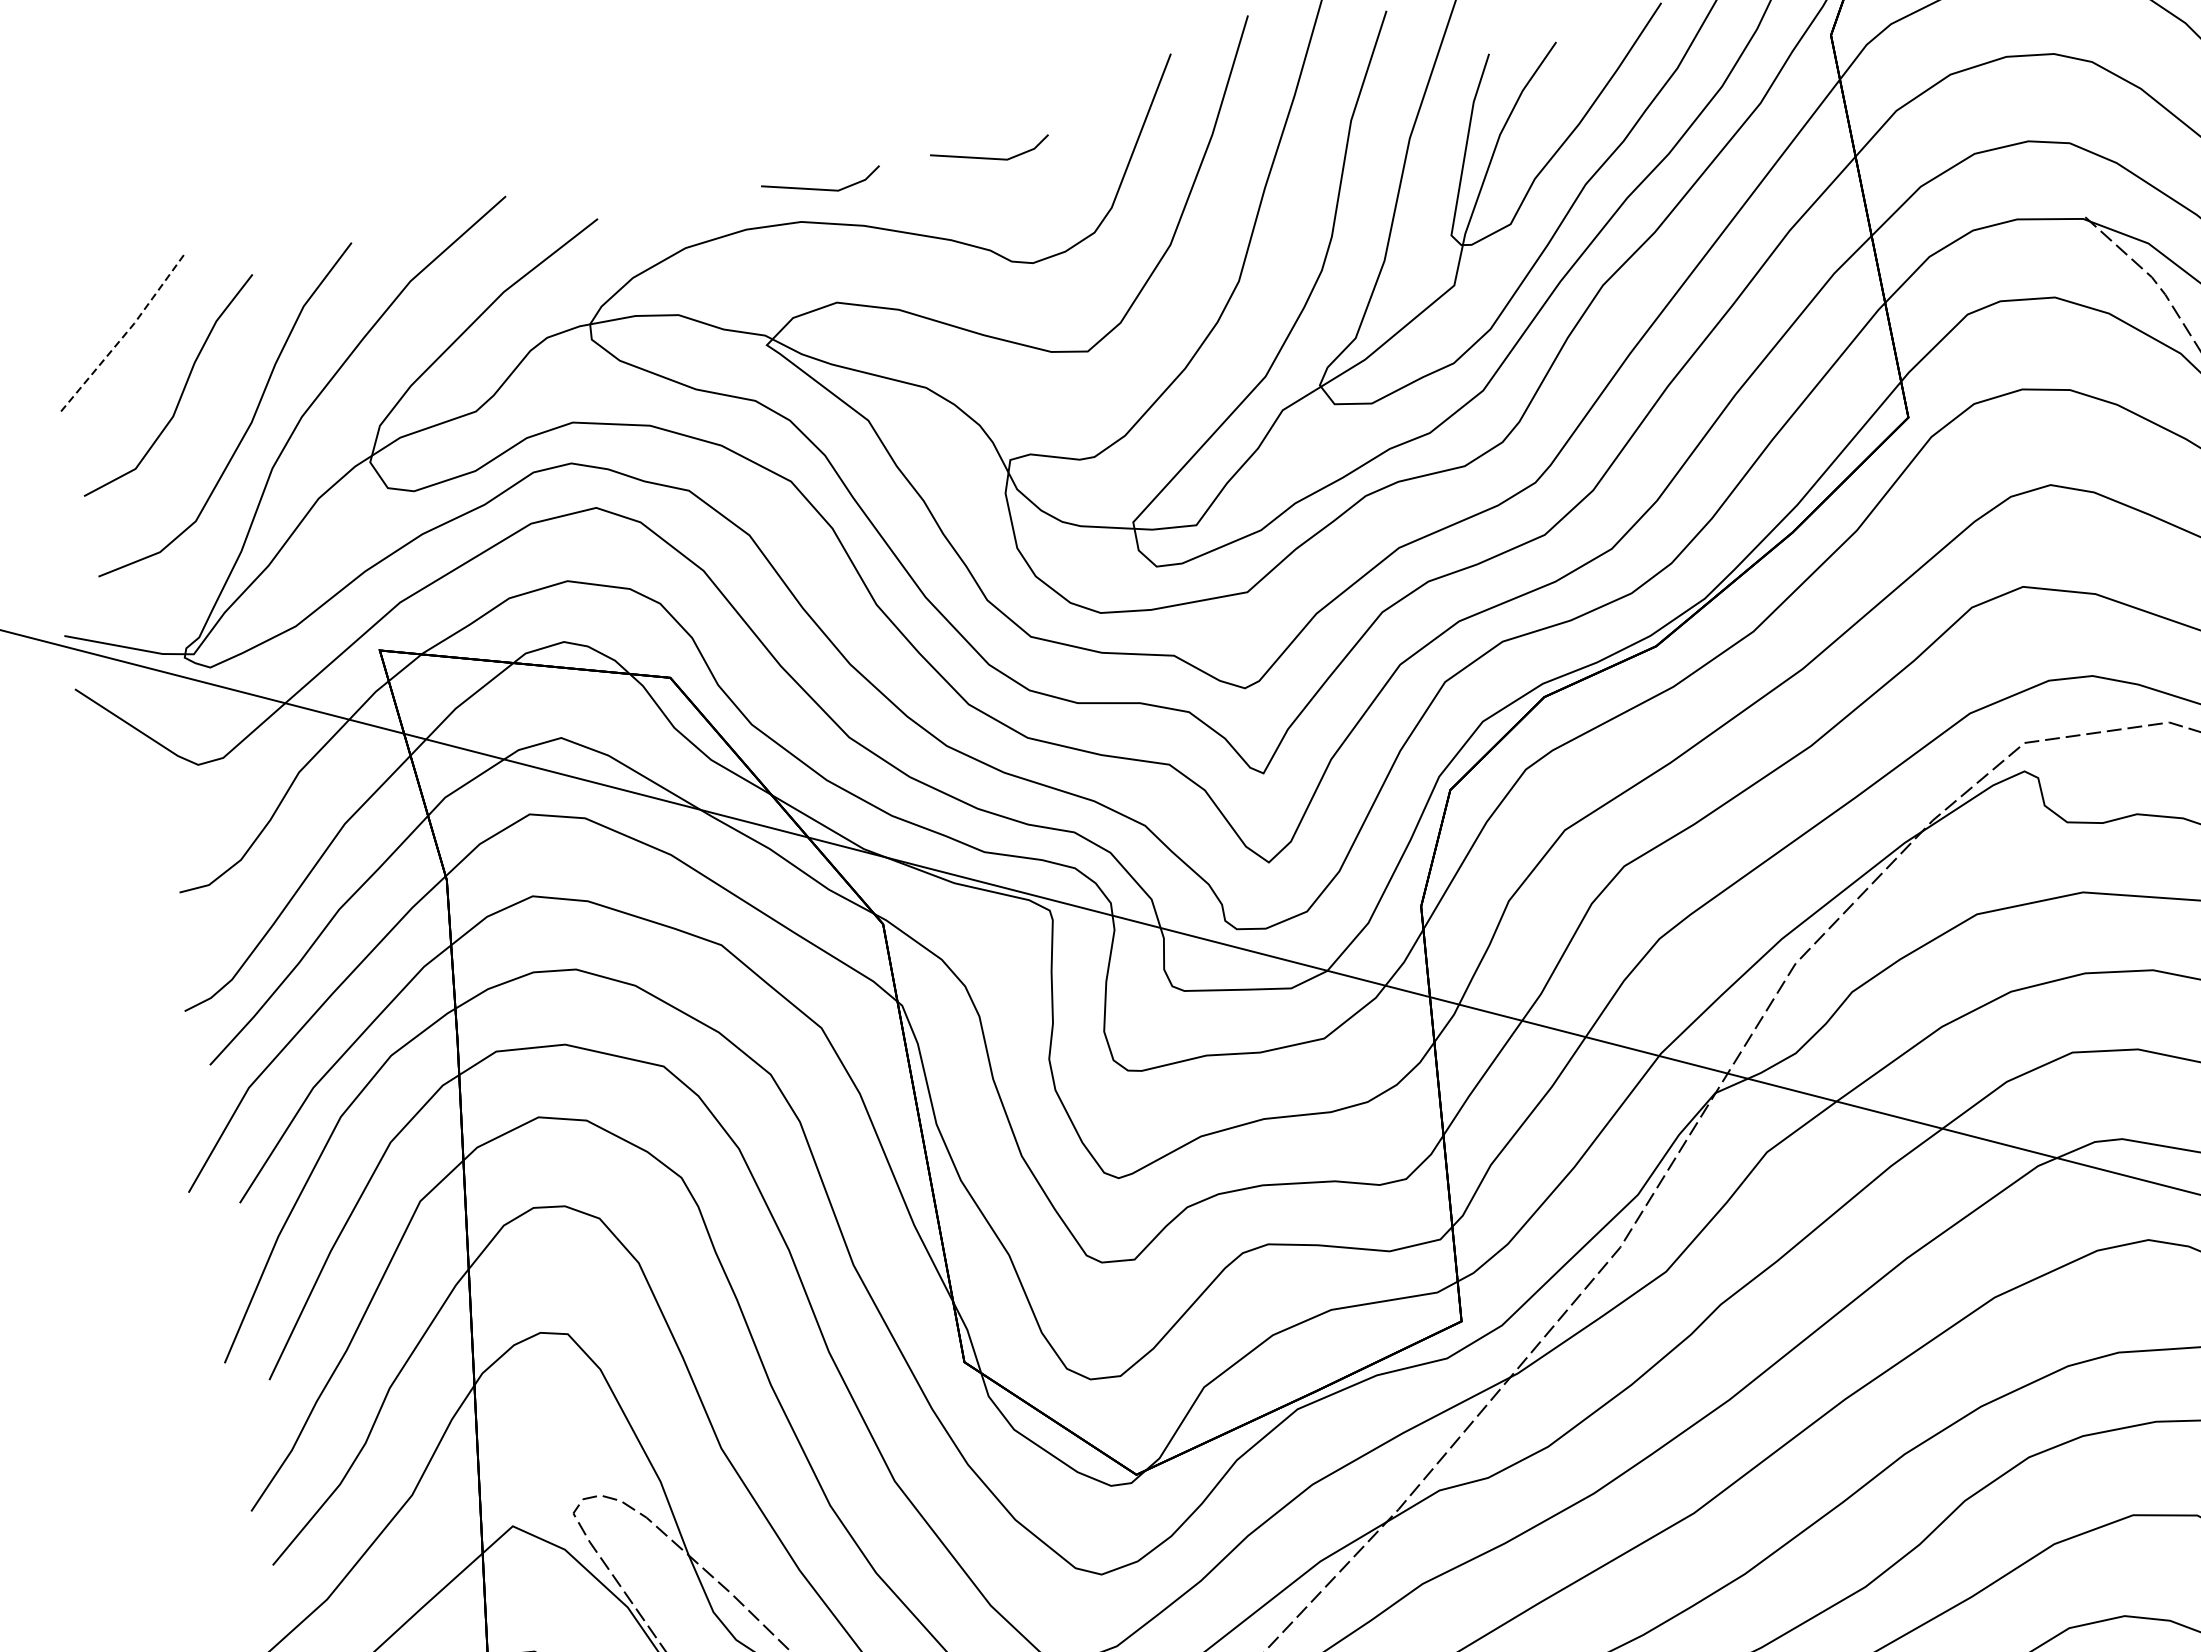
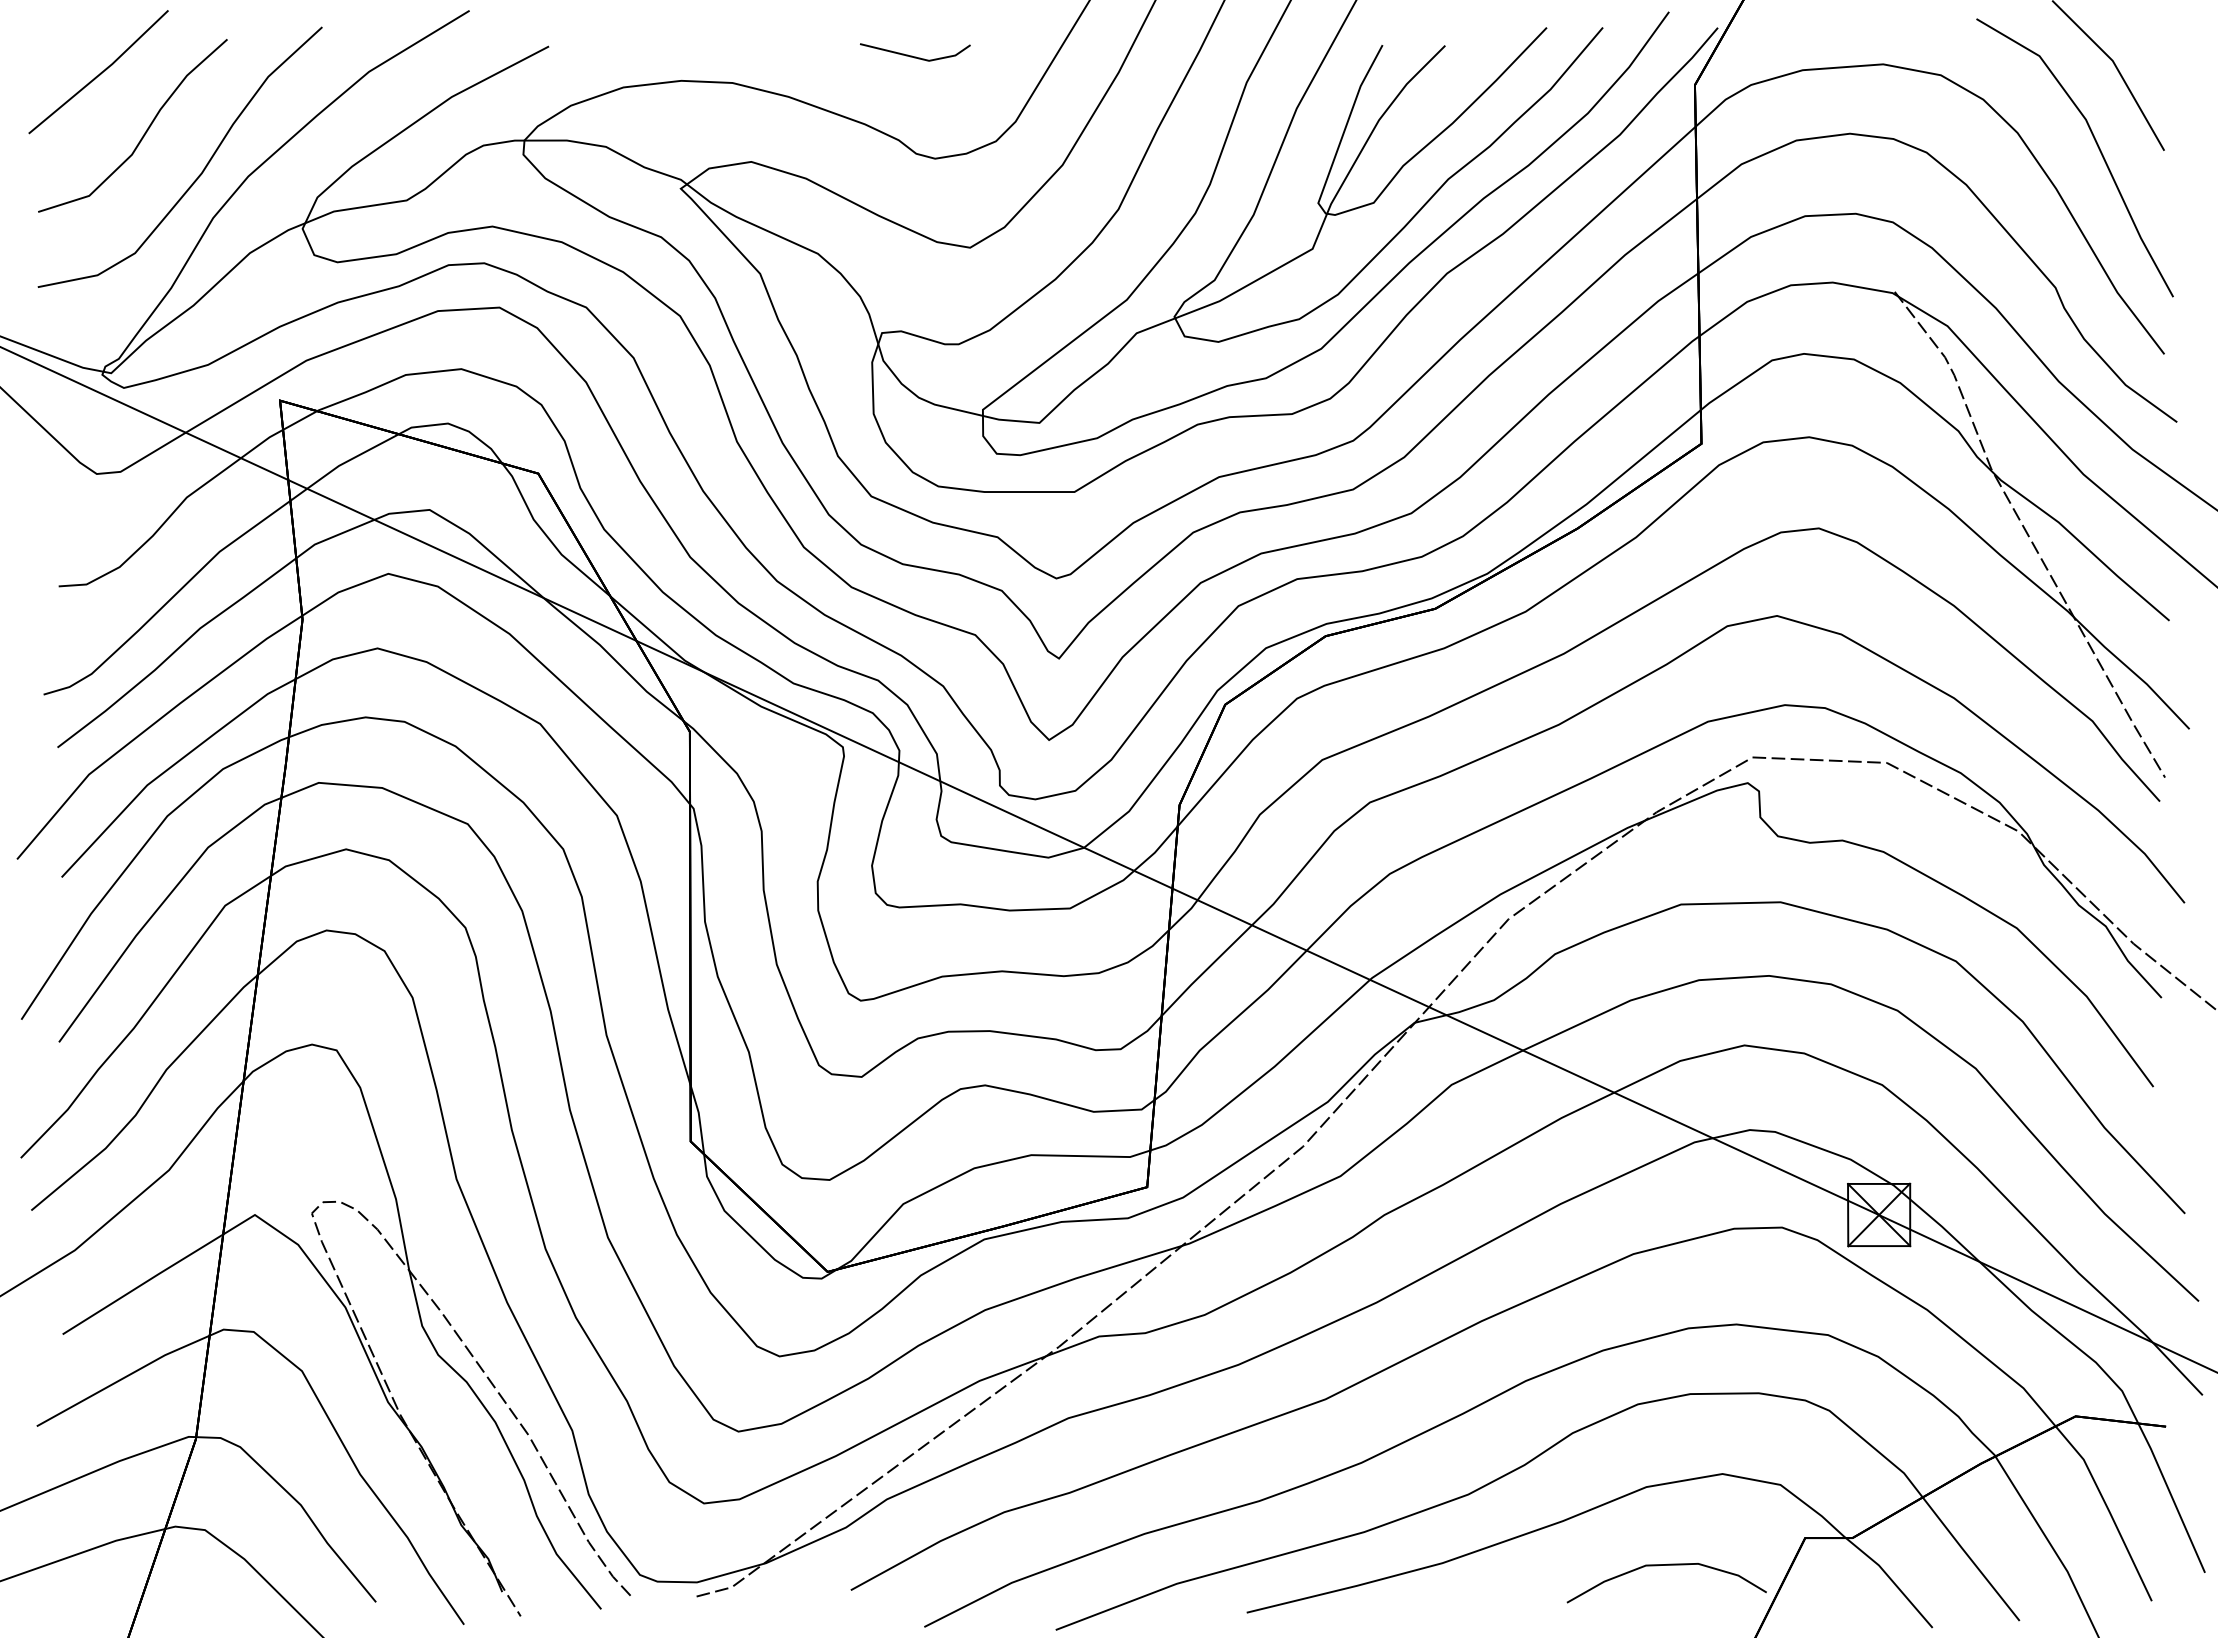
line: (822, 188) -> (757, 56), removed
line: (123, 335) -> (100, 73), dashed -> solid

